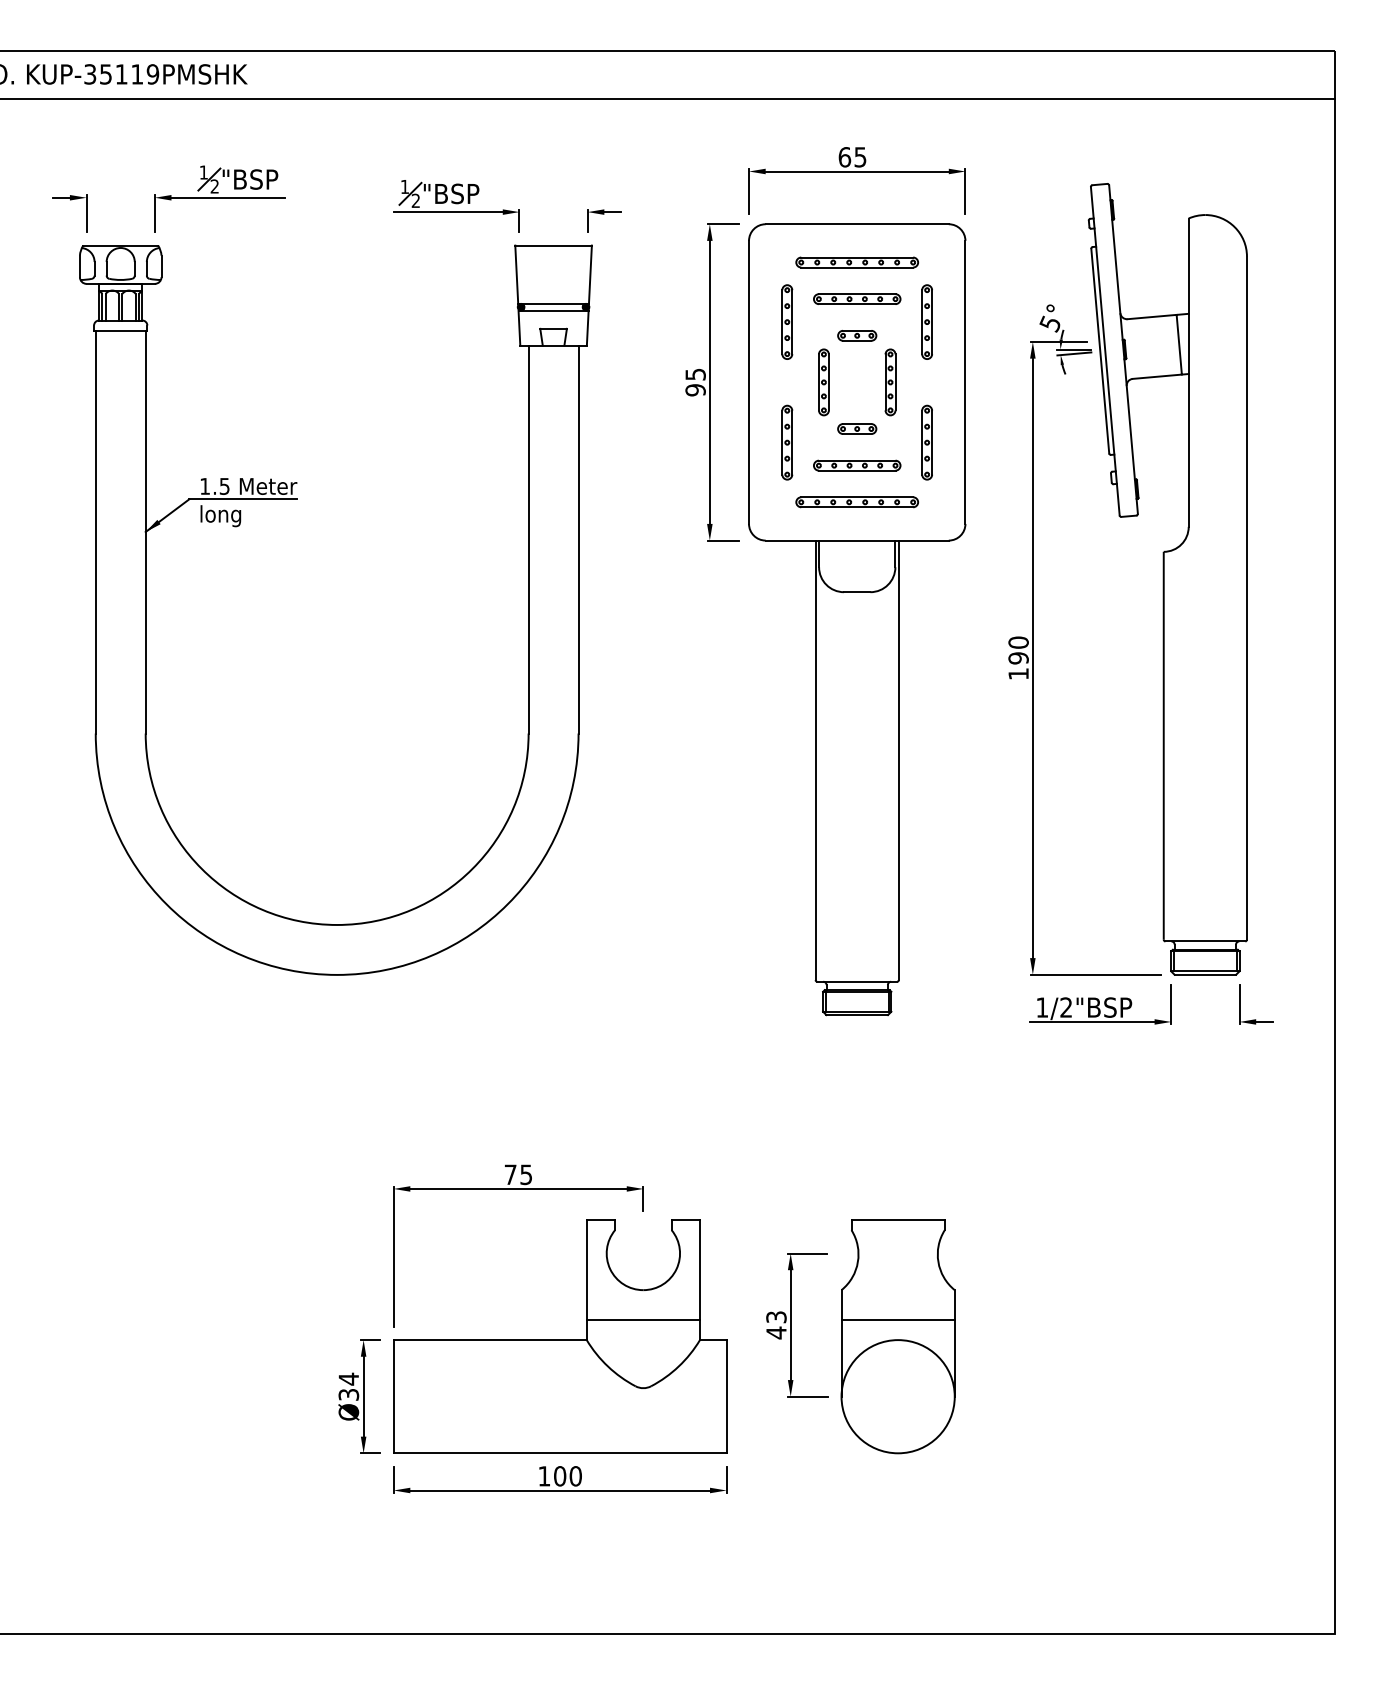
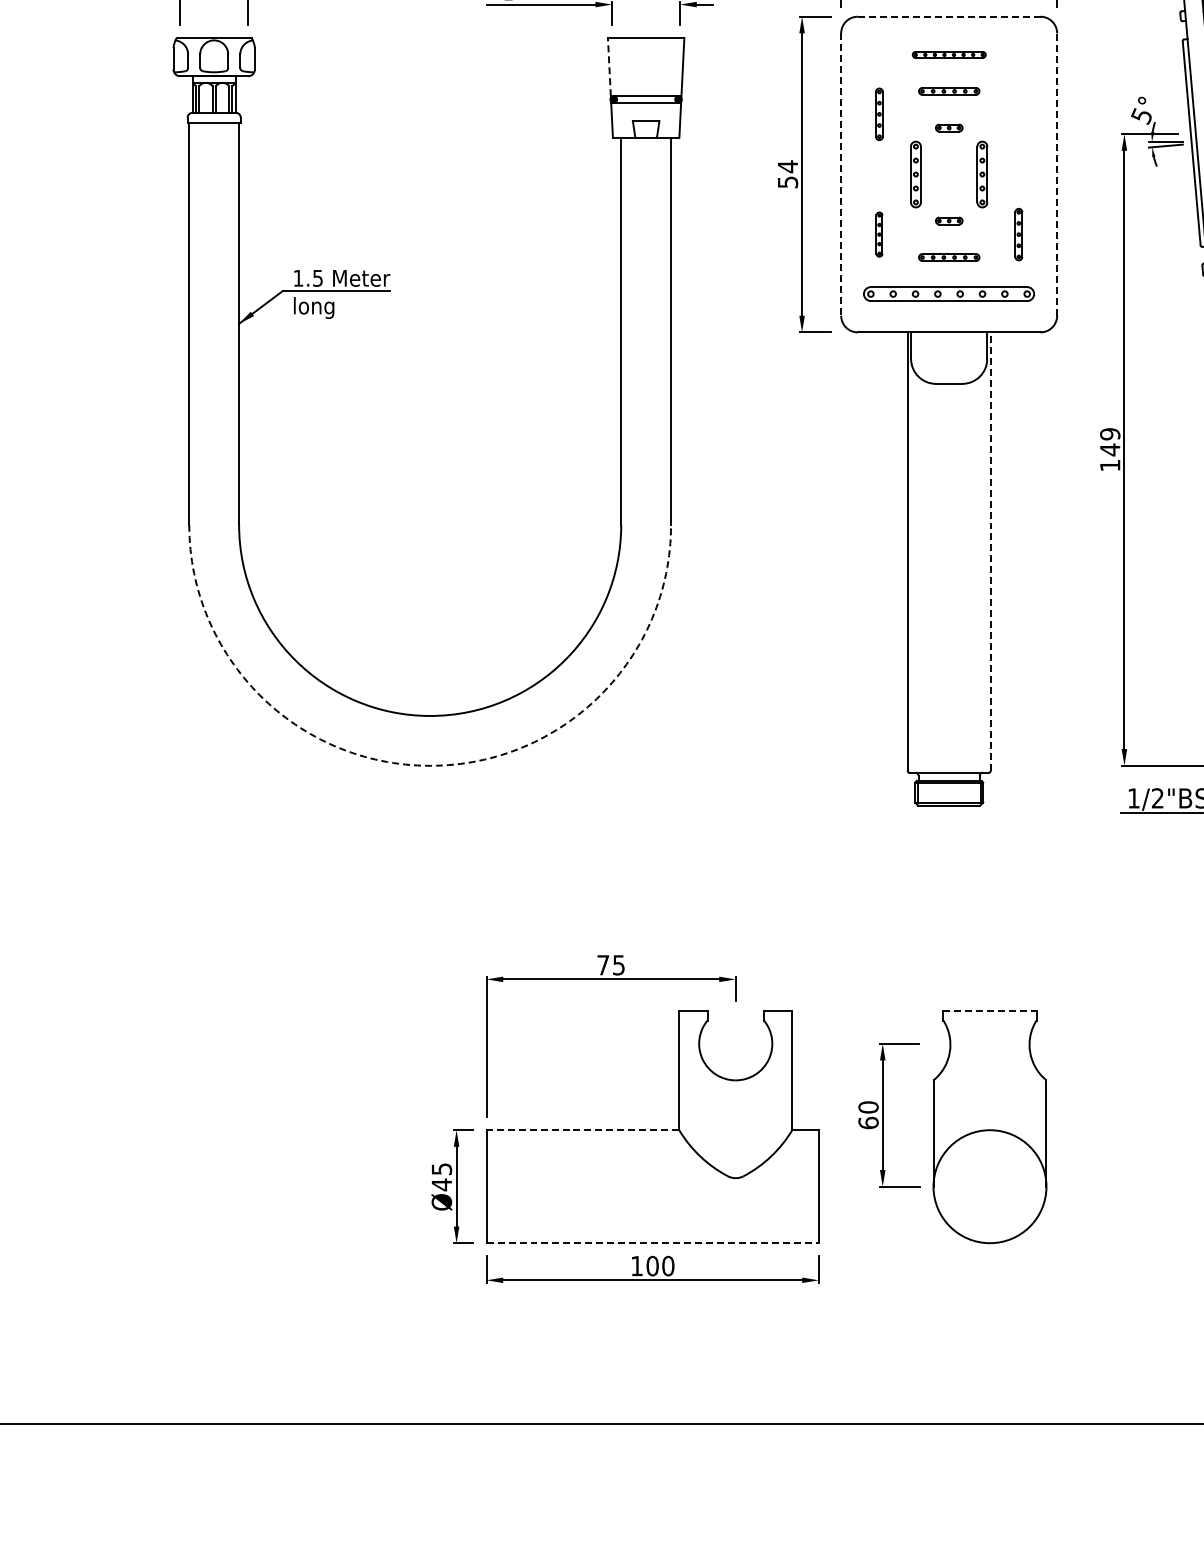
line: (857, 224) -> (949, 16), solid -> dashed
part: (857, 262) -> (949, 54), size x0.6
line: (516, 274) -> (609, 66), solid -> dashed
part: (857, 298) -> (949, 90), size x0.7
part: (787, 321) -> (879, 113), size x0.7
part: (926, 321) -> (1018, 113), removed
part: (857, 335) -> (949, 127), size x0.7
text: (695, 382) -> (787, 174), 95 -> 54
line: (749, 382) -> (841, 174), solid -> dashed
line: (965, 382) -> (1057, 174), solid -> dashed
part: (857, 428) -> (949, 220), size x0.7
part: (787, 442) -> (879, 234), size x0.6
part: (926, 442) -> (1018, 234), size x0.7
part: (857, 465) -> (949, 257), size x0.7
part: (857, 502) -> (949, 294), size x1.4
text: (1018, 650) -> (1110, 442), 190 -> 149
line: (898, 760) -> (990, 551), solid -> dashed
arc: (337, 974) -> (430, 765), solid -> dashed
line: (898, 1220) -> (990, 1010), solid -> dashed
line: (642, 1320) -> (734, 1110), removed
line: (897, 1320) -> (989, 1110), removed
text: (776, 1325) -> (868, 1115), 43 -> 60
line: (490, 1340) -> (583, 1130), solid -> dashed
text: (348, 1386) -> (441, 1176), Ø34 -> Ø45
line: (560, 1453) -> (653, 1243), solid -> dashed

